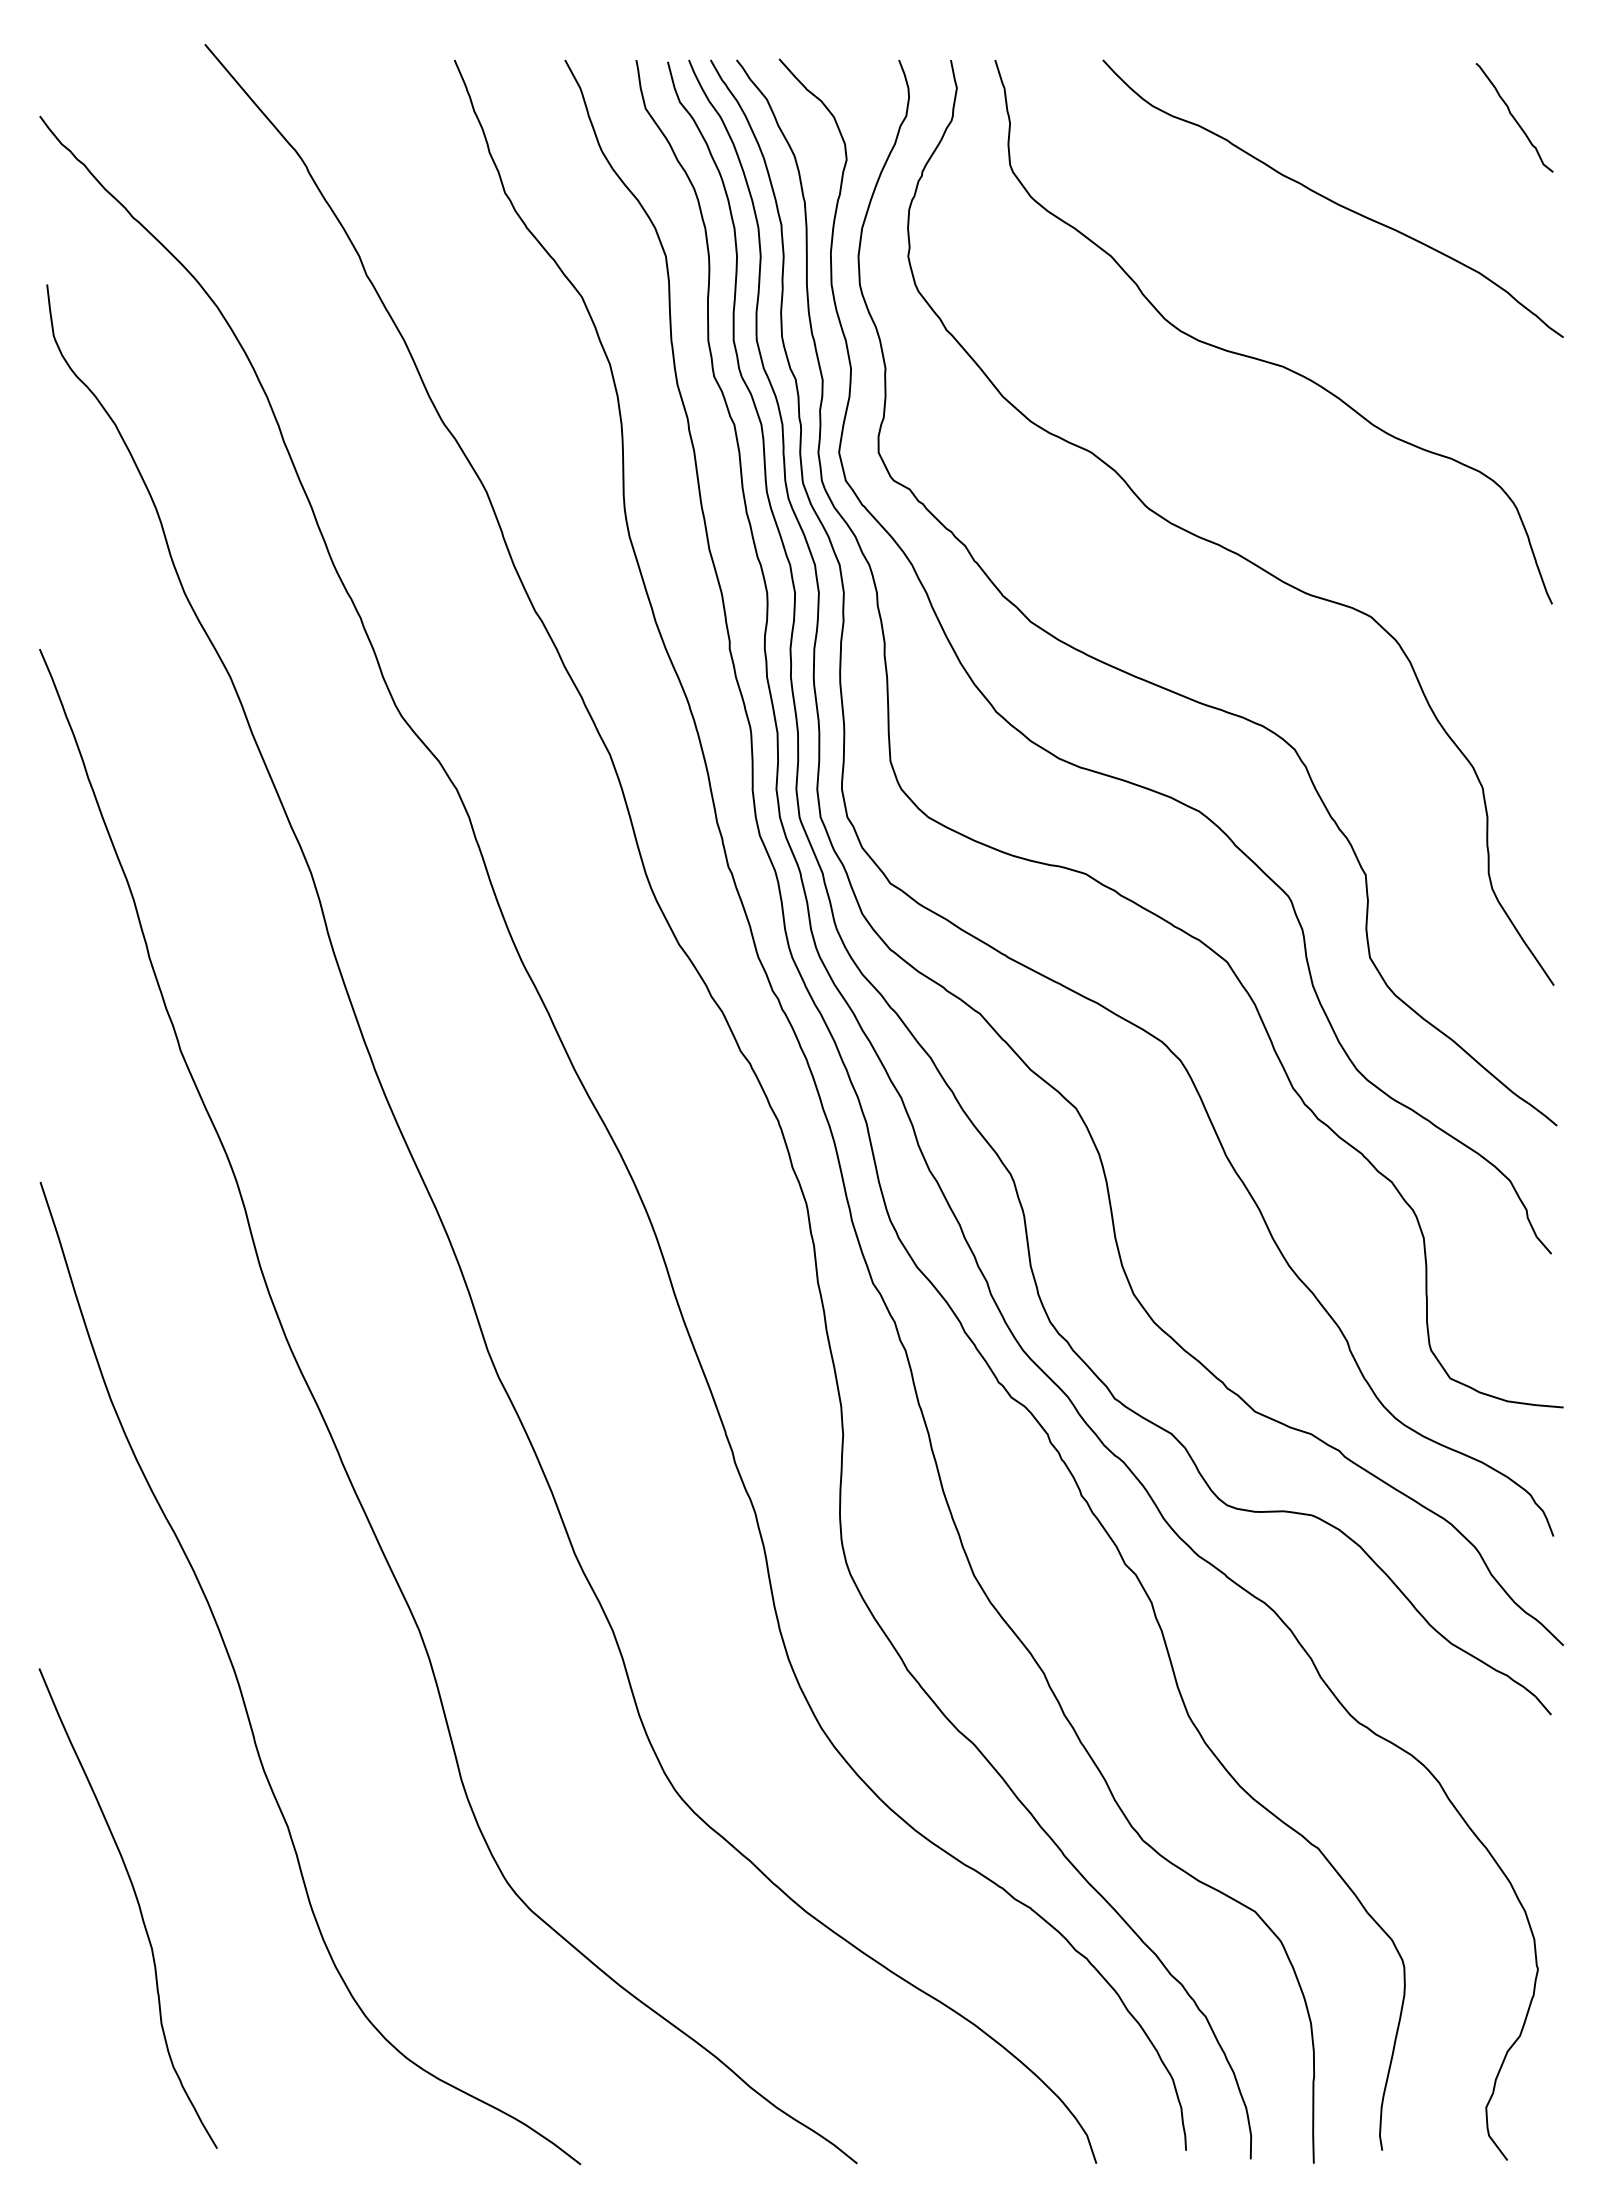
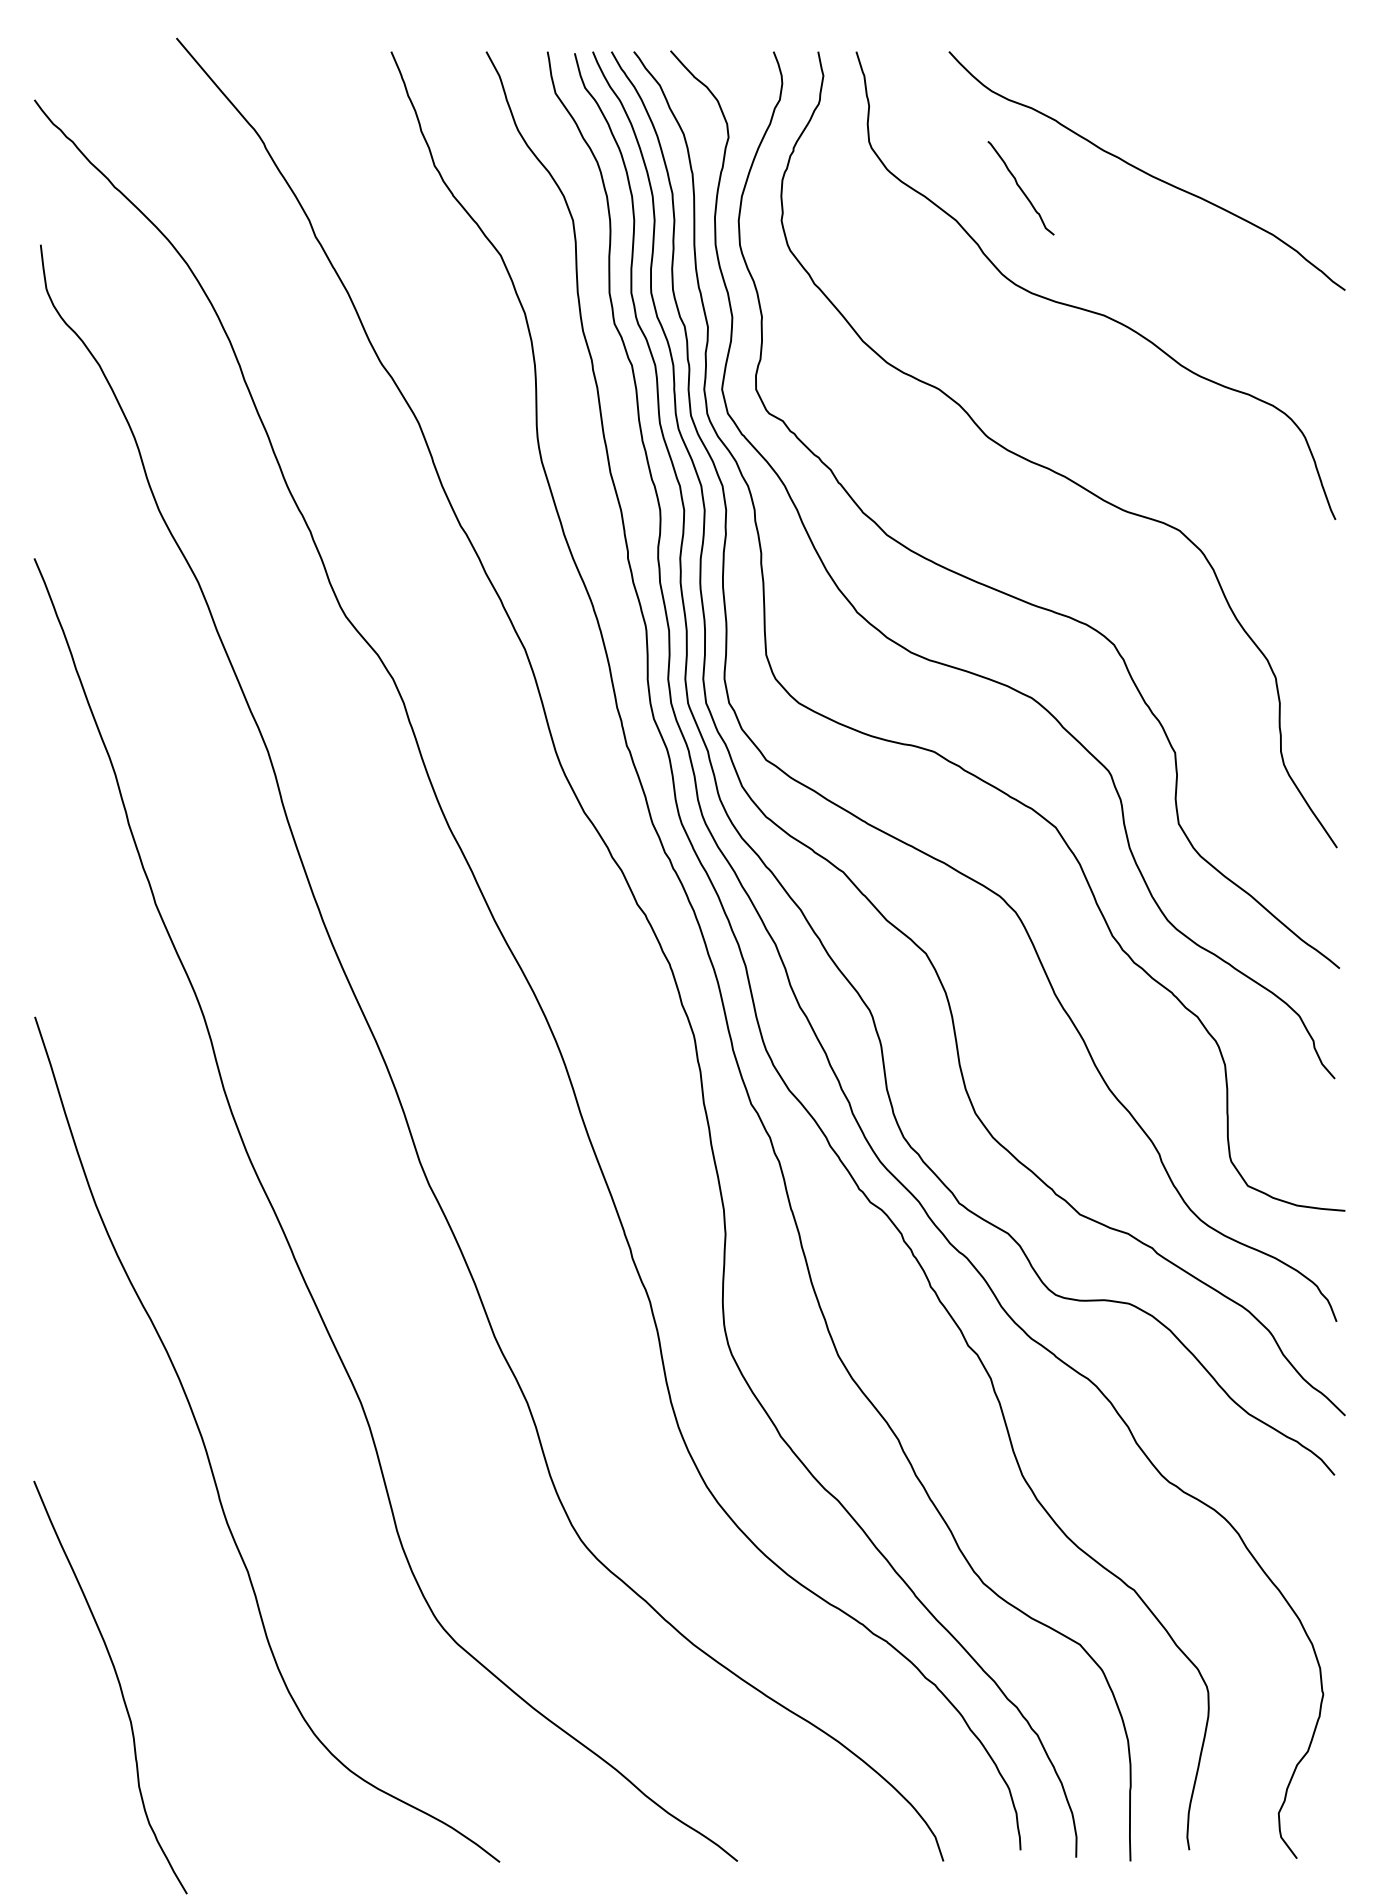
curve: (1514, 117) -> (1020, 187), moved
curve: (138, 1907) -> (119, 1686), moved

